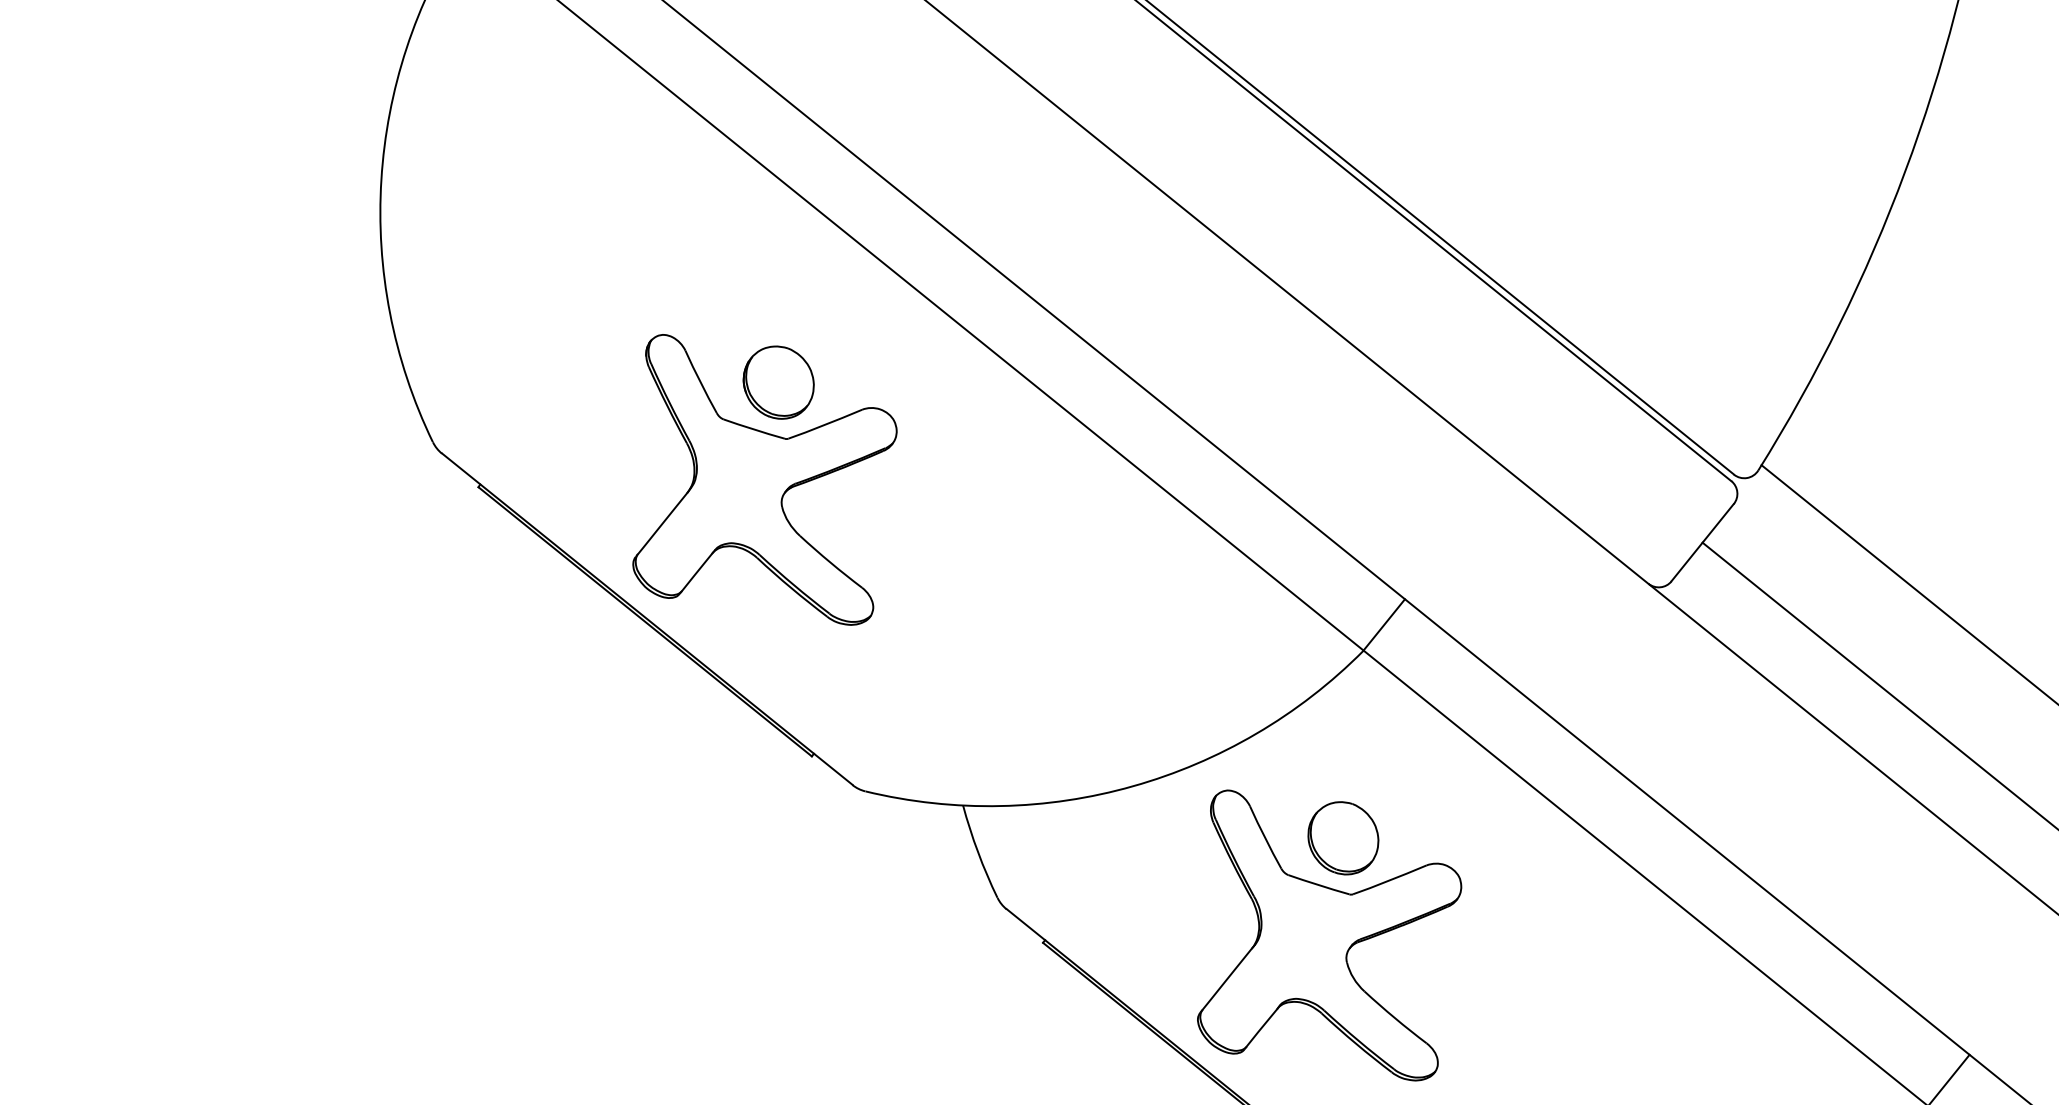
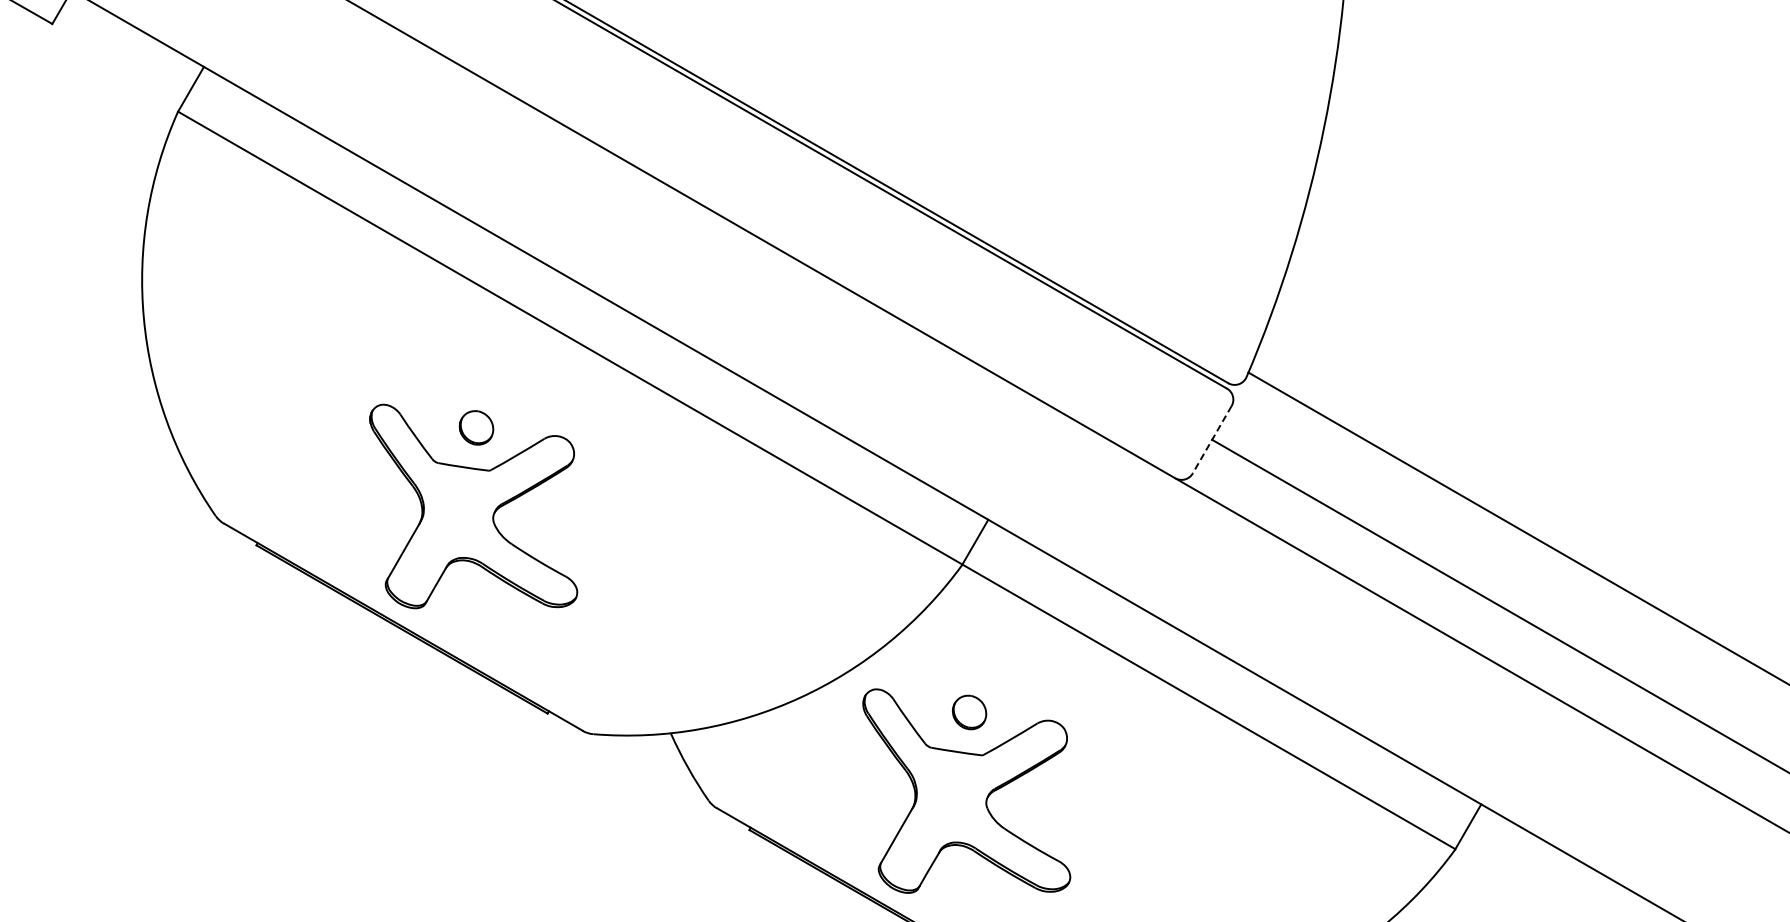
part: (778, 382) -> (476, 427), size x0.6
line: (1703, 542) -> (1212, 439), solid -> dashed
part: (1343, 838) -> (969, 712), size x0.6

